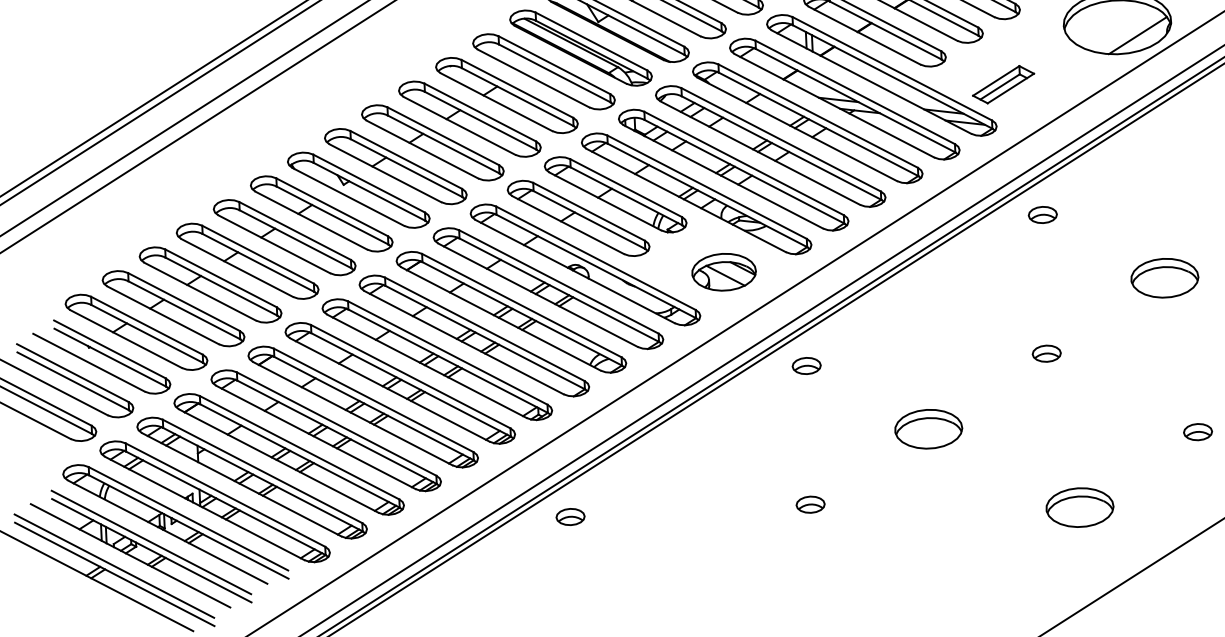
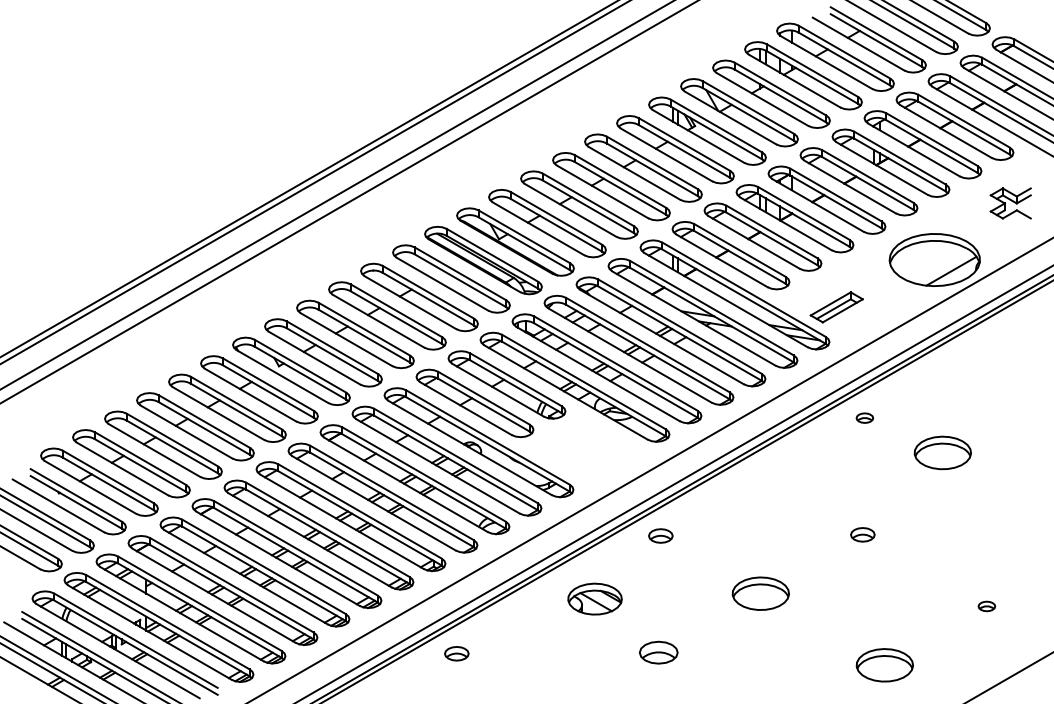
part: (1042, 214) -> (864, 417), size x0.7
part: (723, 271) -> (594, 598), moved
part: (1164, 277) -> (942, 452), moved
part: (1197, 432) -> (986, 606), size x0.7
part: (810, 504) -> (658, 652), size x1.6

